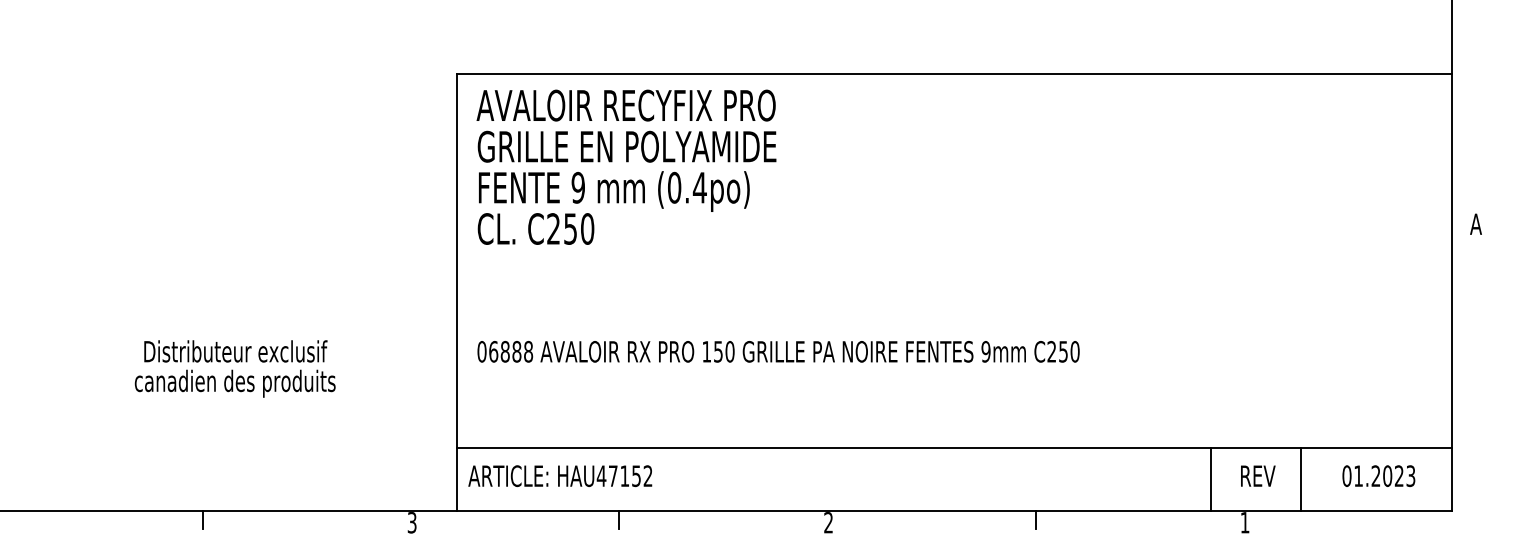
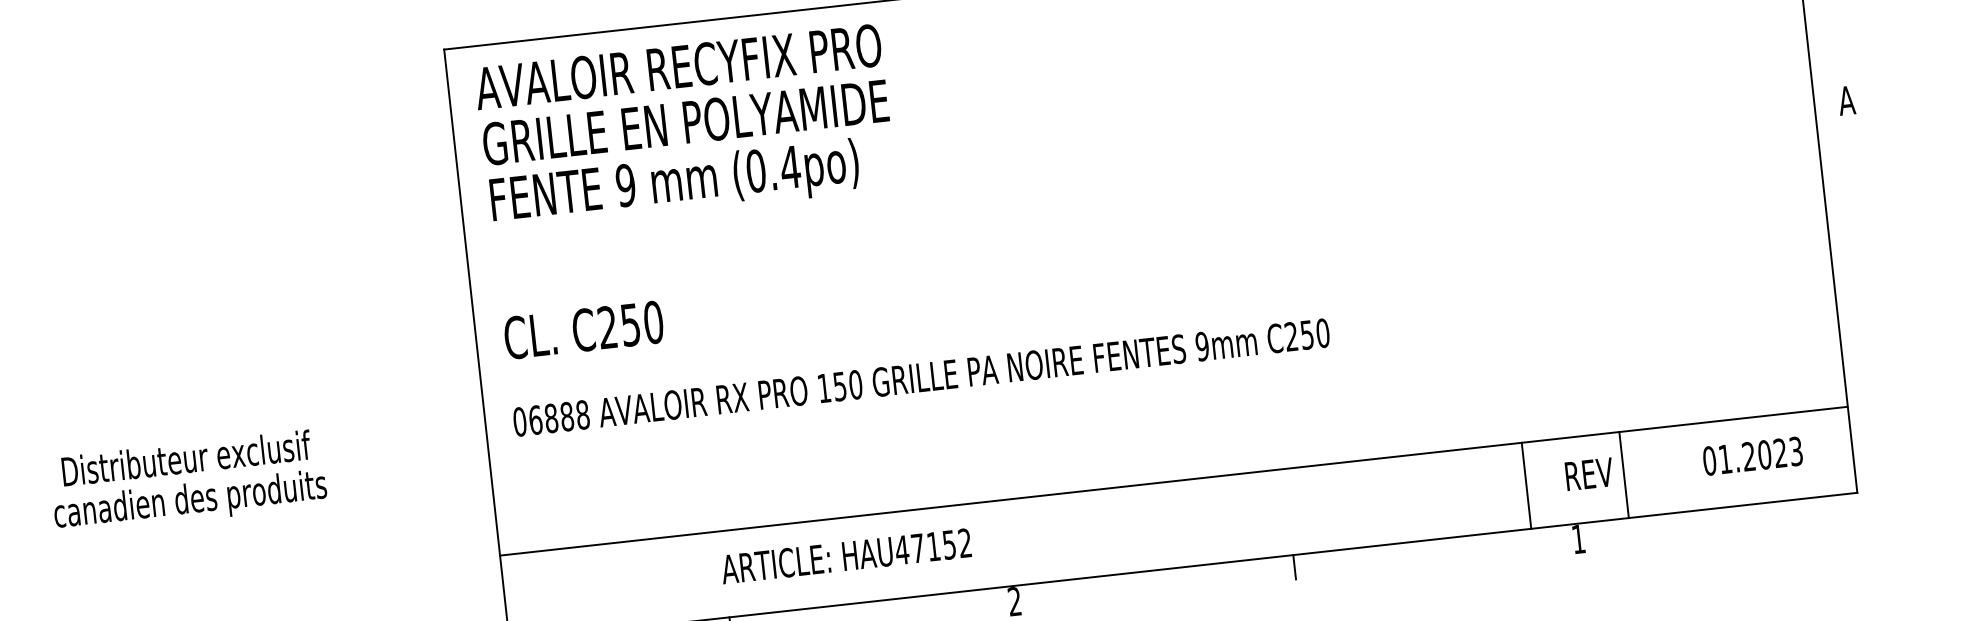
text: (535, 228) -> (583, 329), moved
text: (560, 476) -> (846, 556), moved
line: (1301, 479) -> (1624, 475), moved

